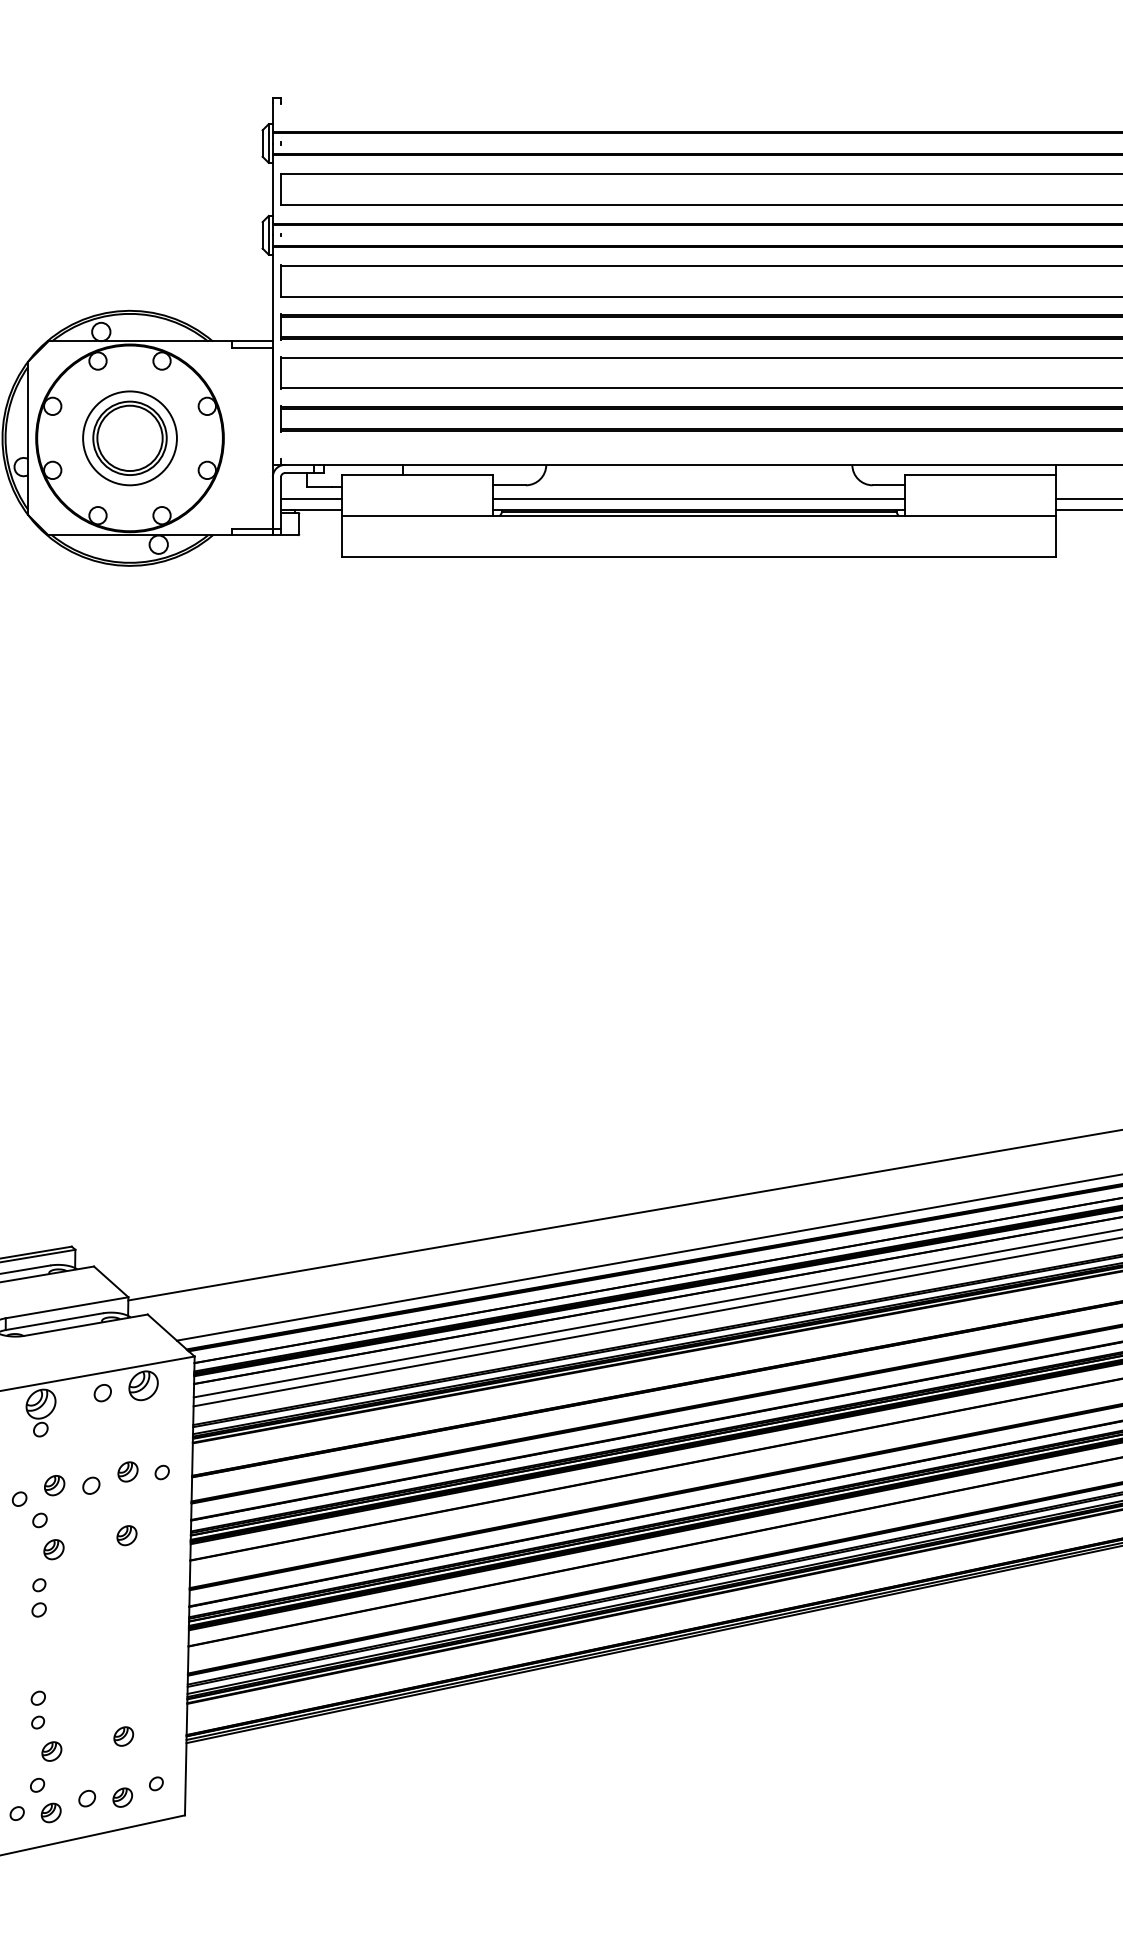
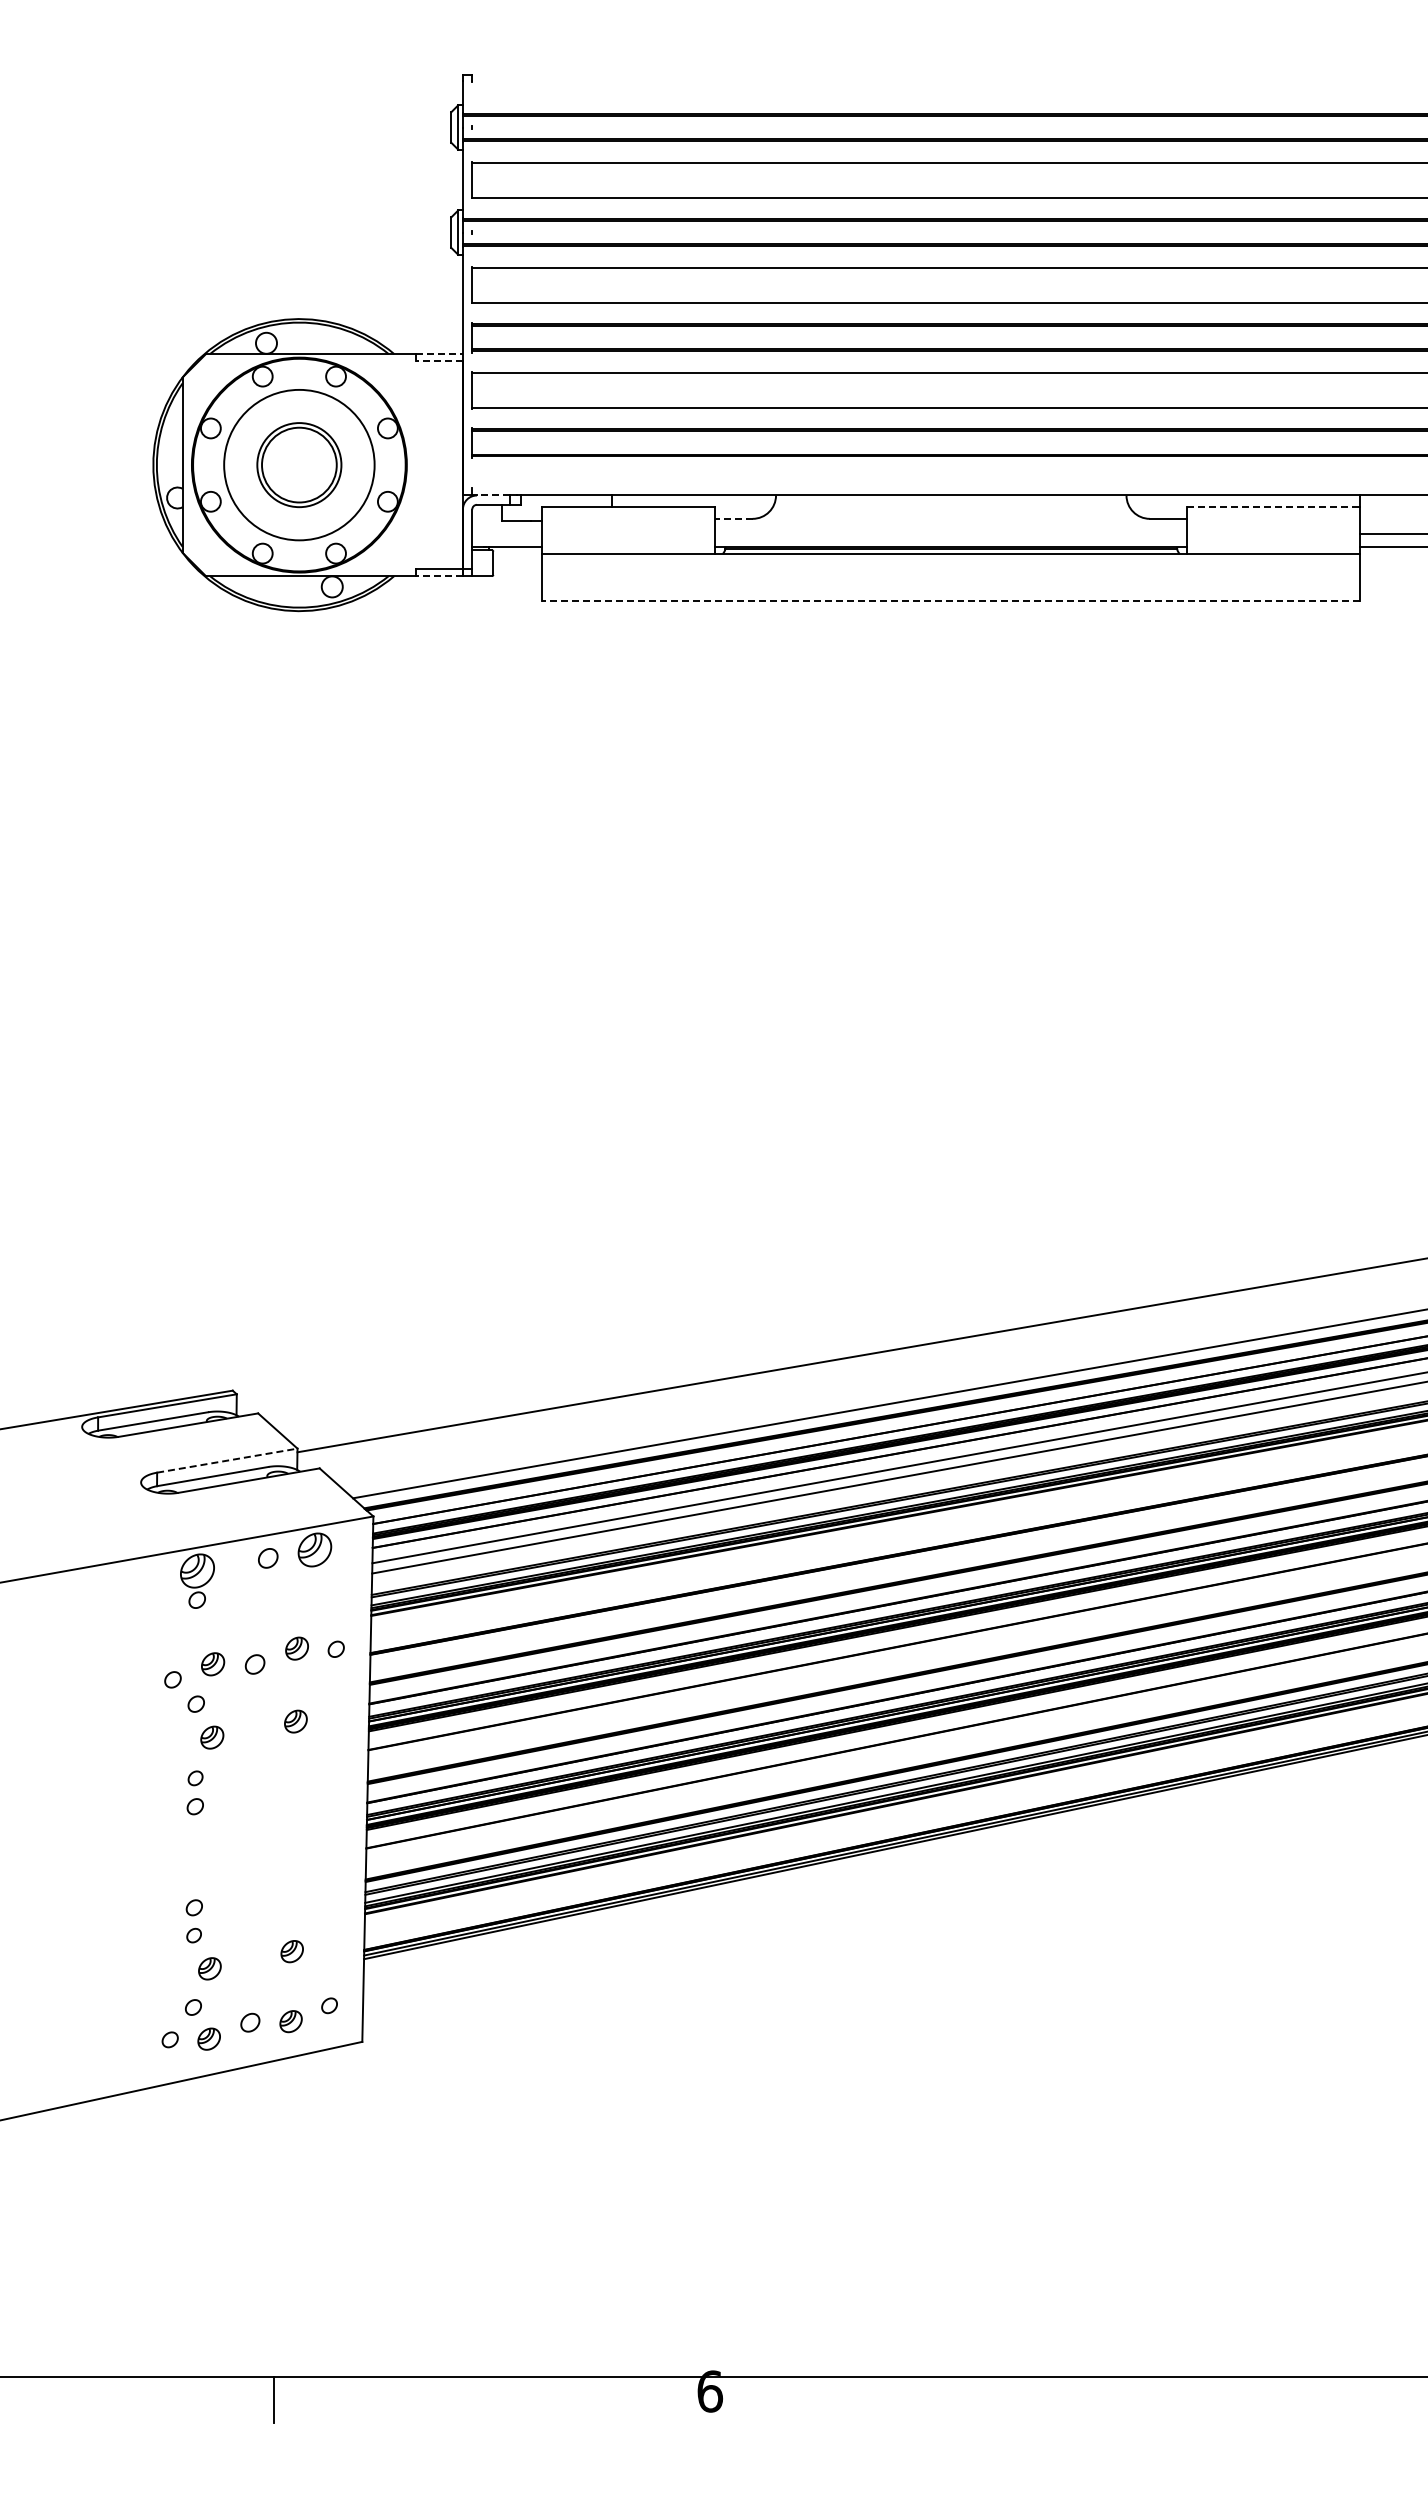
line: (253, 341) -> (440, 354), solid -> dashed
line: (252, 347) -> (439, 361), solid -> dashed
circle: (130, 437) -> (299, 464), size x1.4
line: (298, 464) -> (492, 495), solid -> dashed
line: (981, 475) -> (1274, 507), solid -> dashed
line: (509, 484) -> (733, 518), solid -> dashed
line: (311, 498) -> (507, 534), removed
line: (699, 498) -> (951, 534), removed
line: (252, 535) -> (439, 576), solid -> dashed
line: (699, 556) -> (951, 600), solid -> dashed
line: (67, 1307) -> (227, 1460), solid -> dashed

